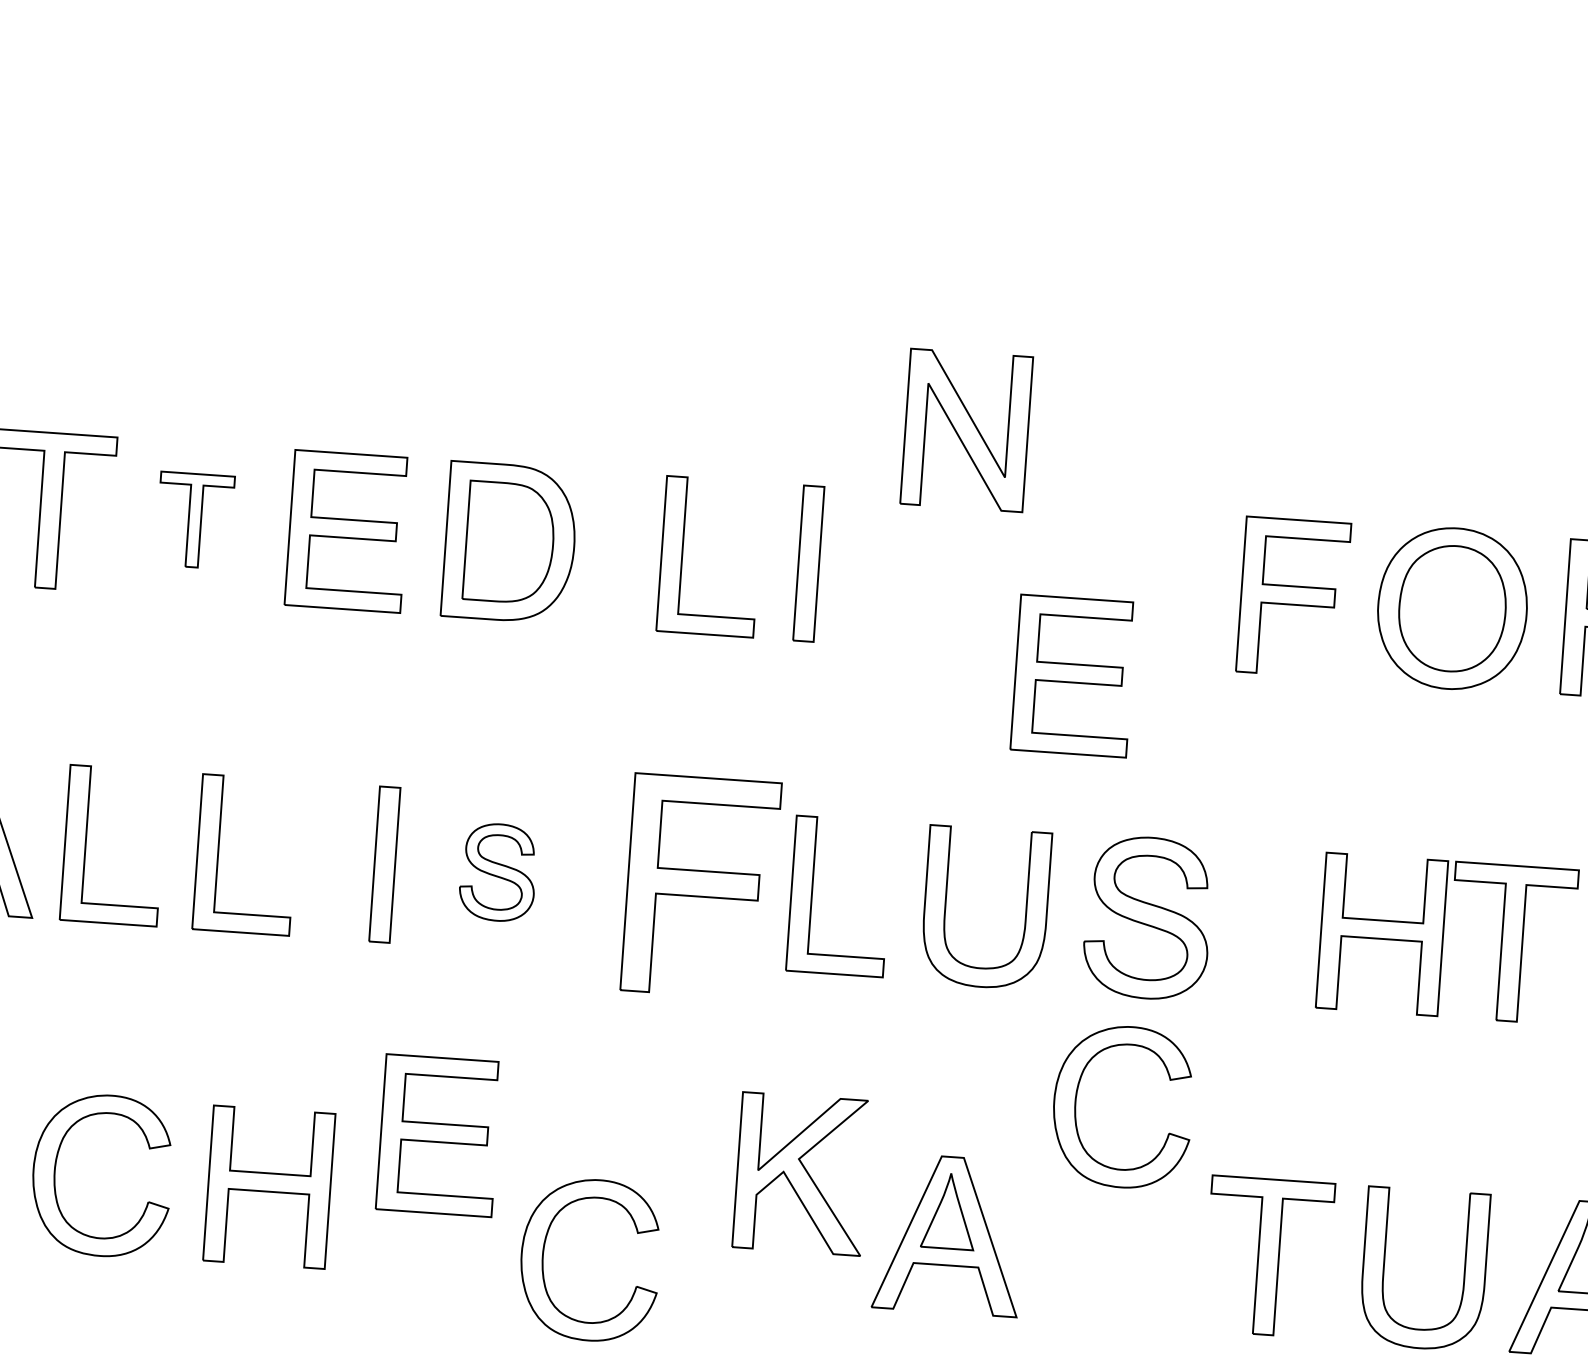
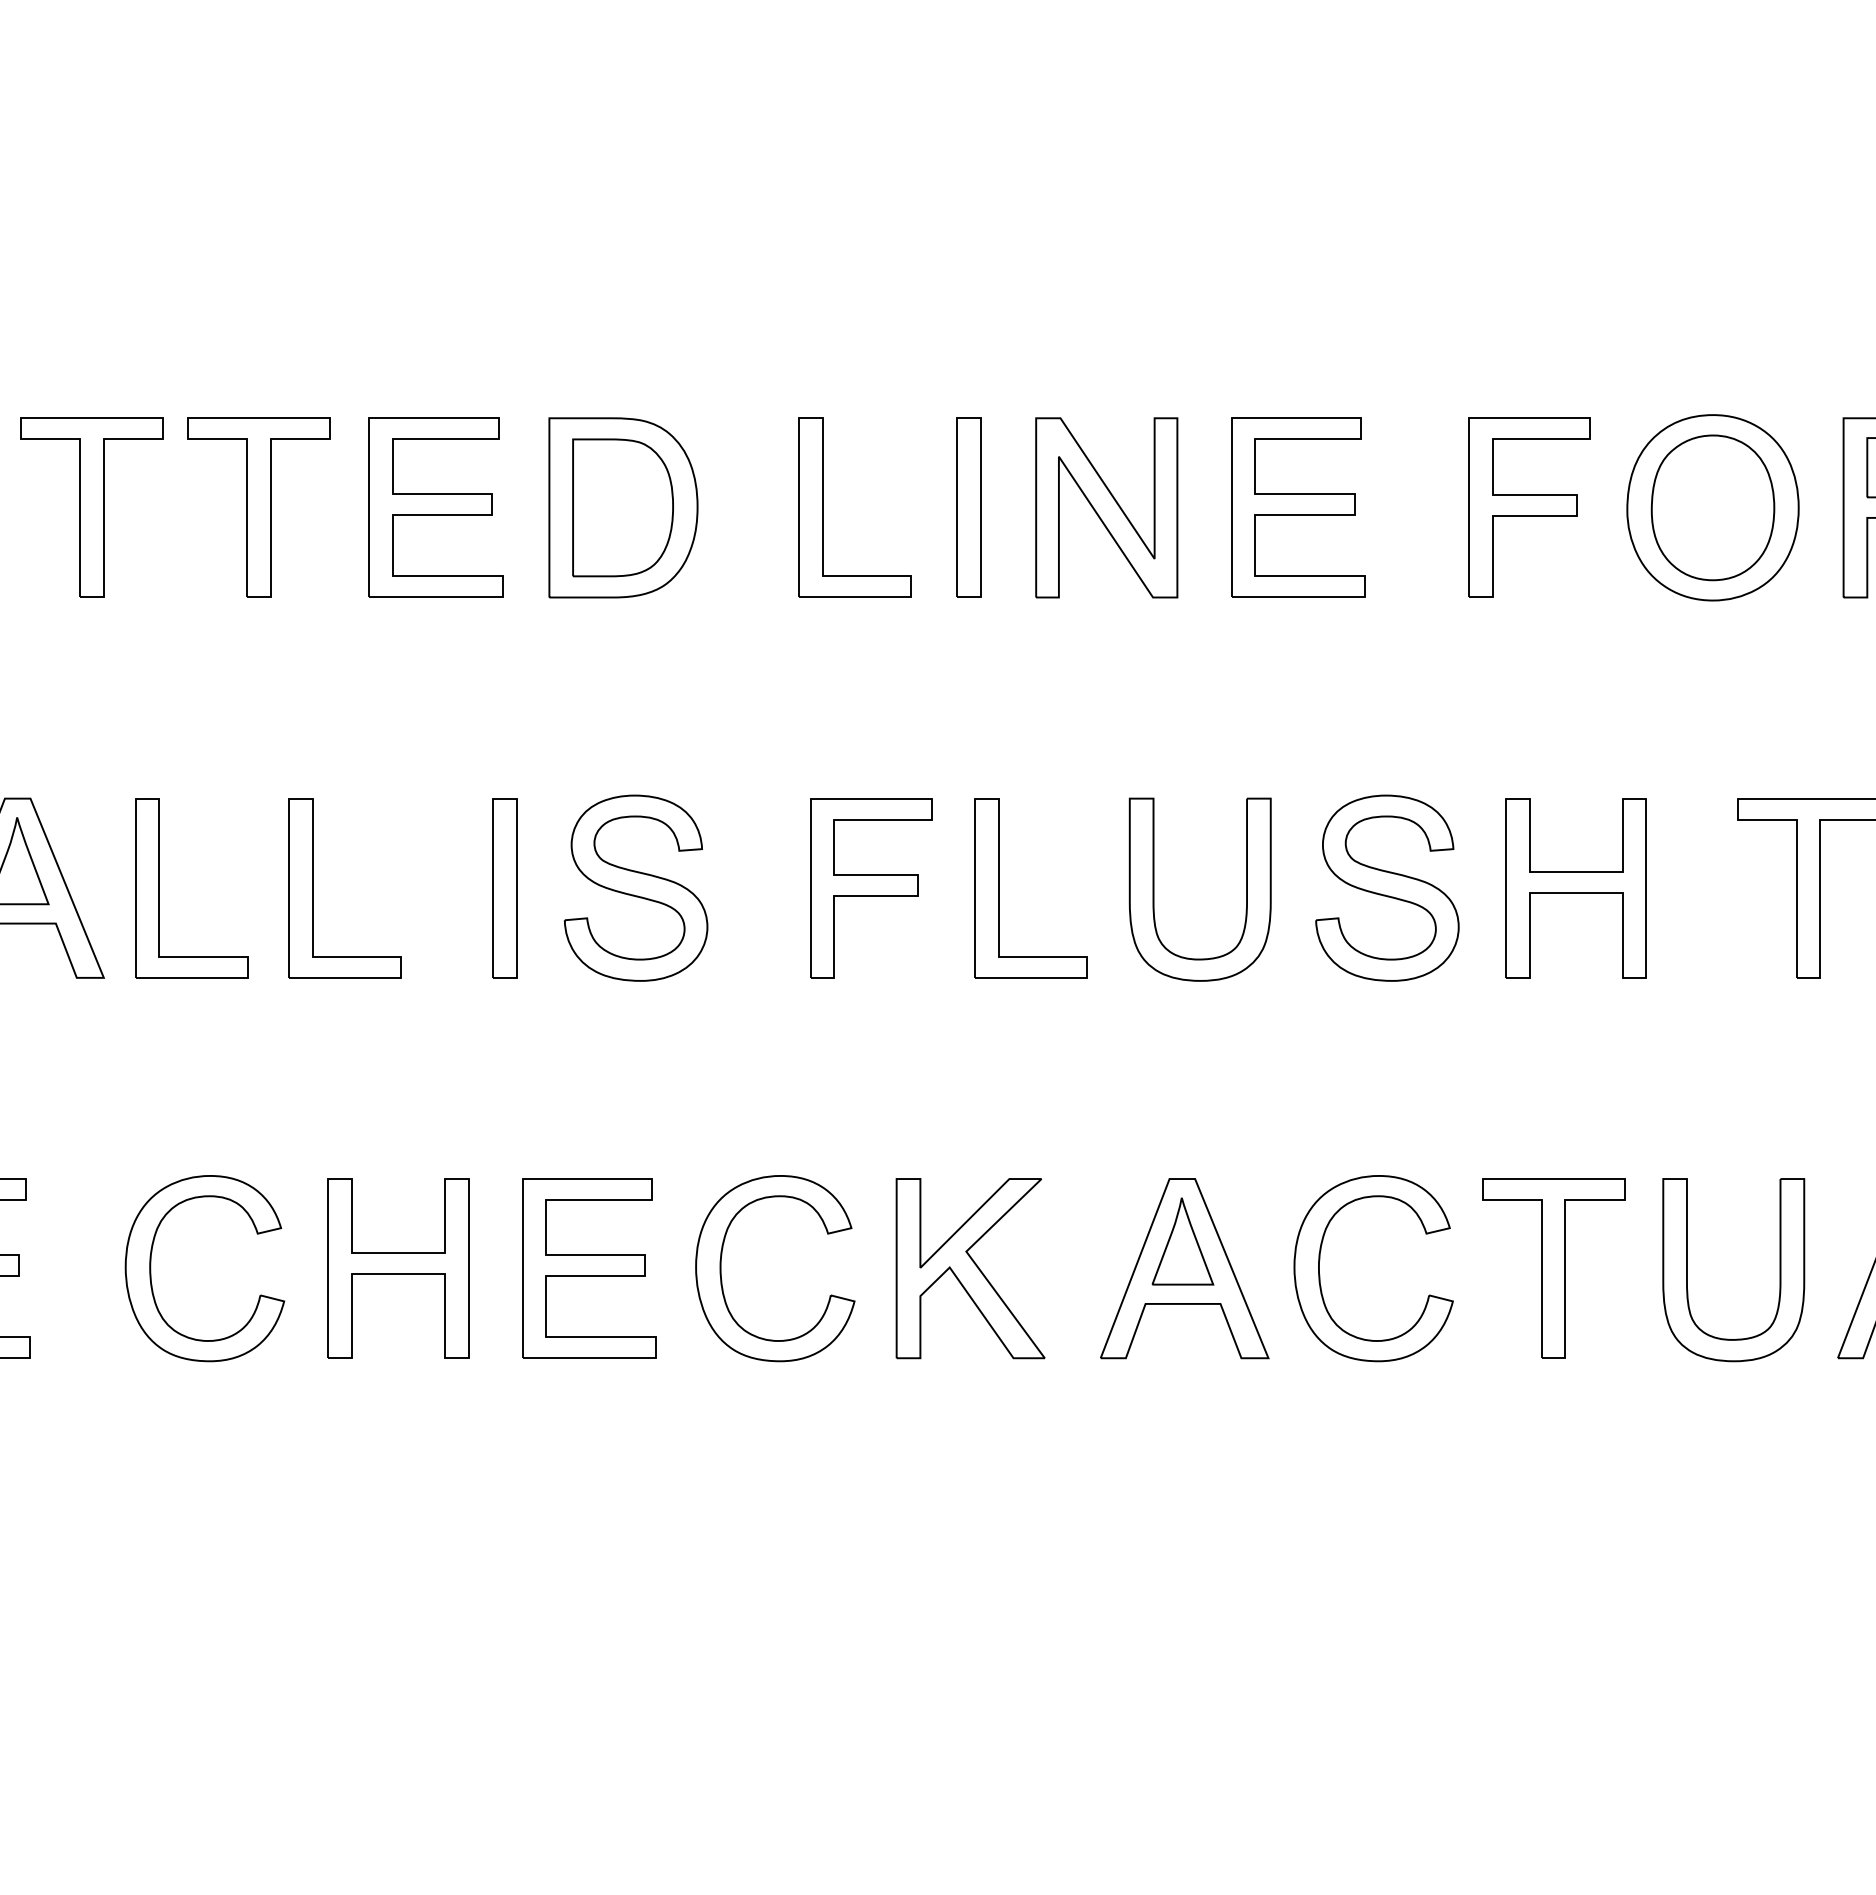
part: (966, 430) -> (1106, 507), moved
part: (194, 520) -> (258, 507), size x1.67
part: (1073, 675) -> (1298, 507), moved
part: (498, 872) -> (636, 887), size x1.67
part: (701, 887) -> (871, 888), size x0.71
part: (1381, 934) -> (1575, 888), moved
part: (1076, 1109) -> (1320, 1275), moved
part: (439, 1135) -> (589, 1268), moved
part: (801, 1173) -> (970, 1268), moved
part: (543, 1256) -> (721, 1268), moved

